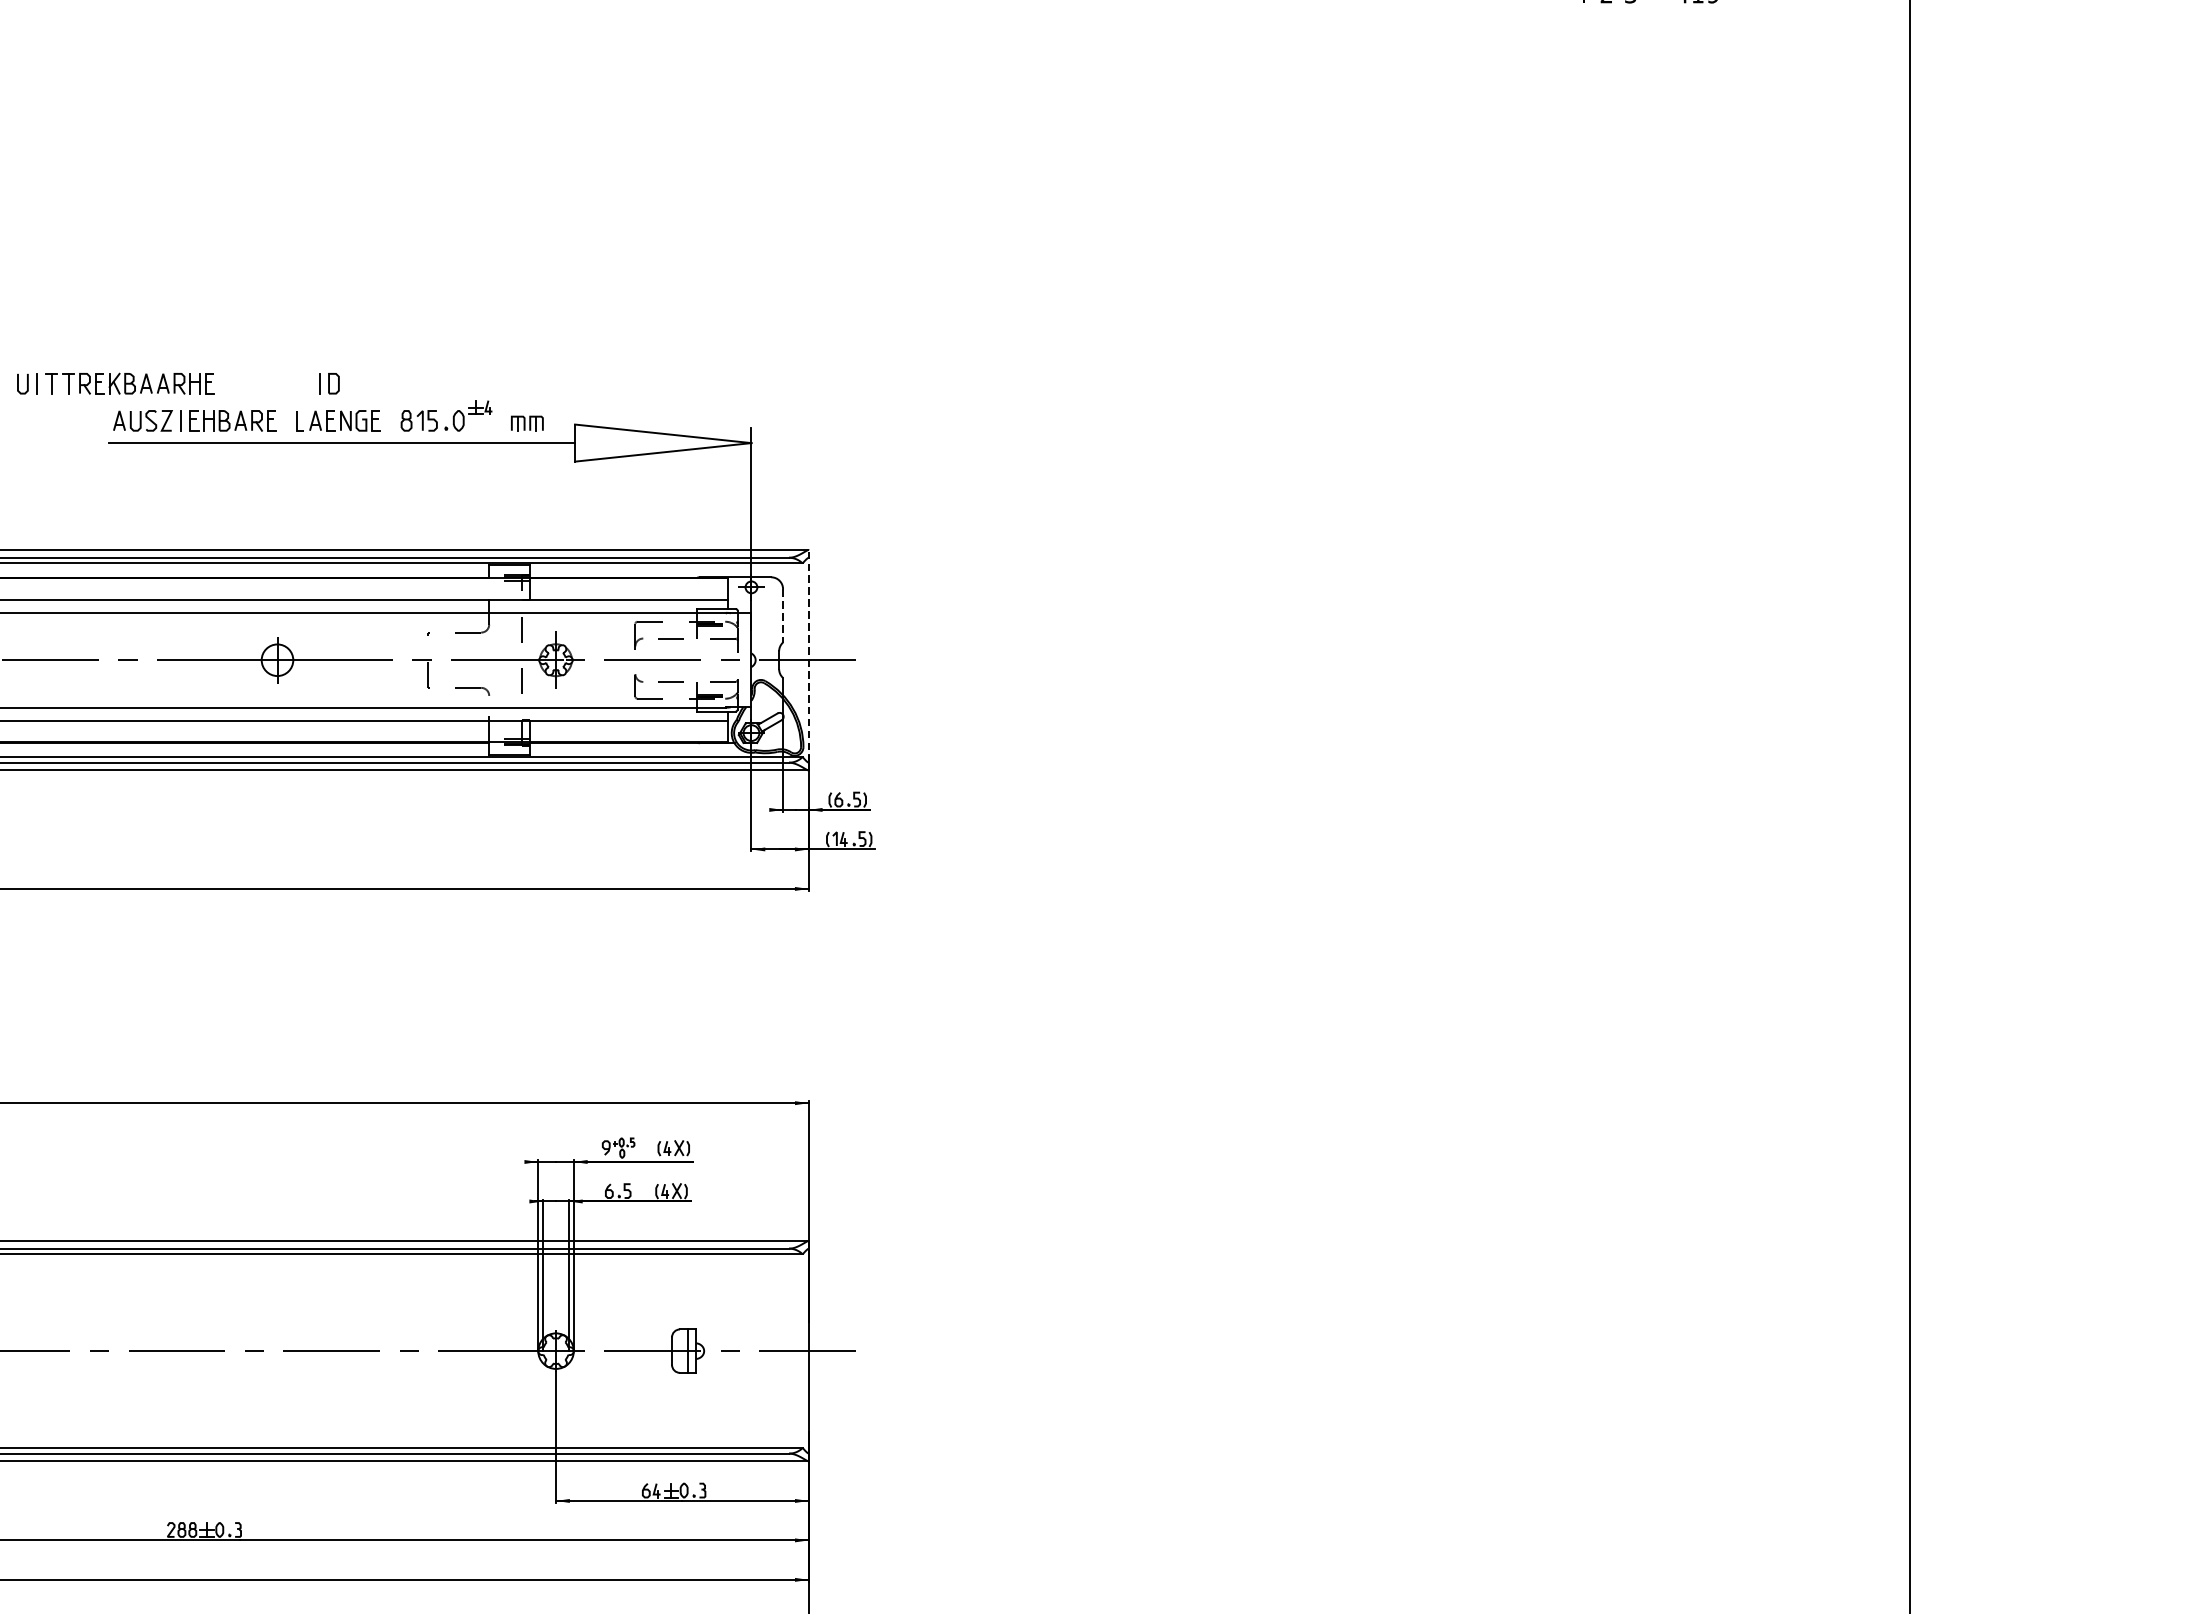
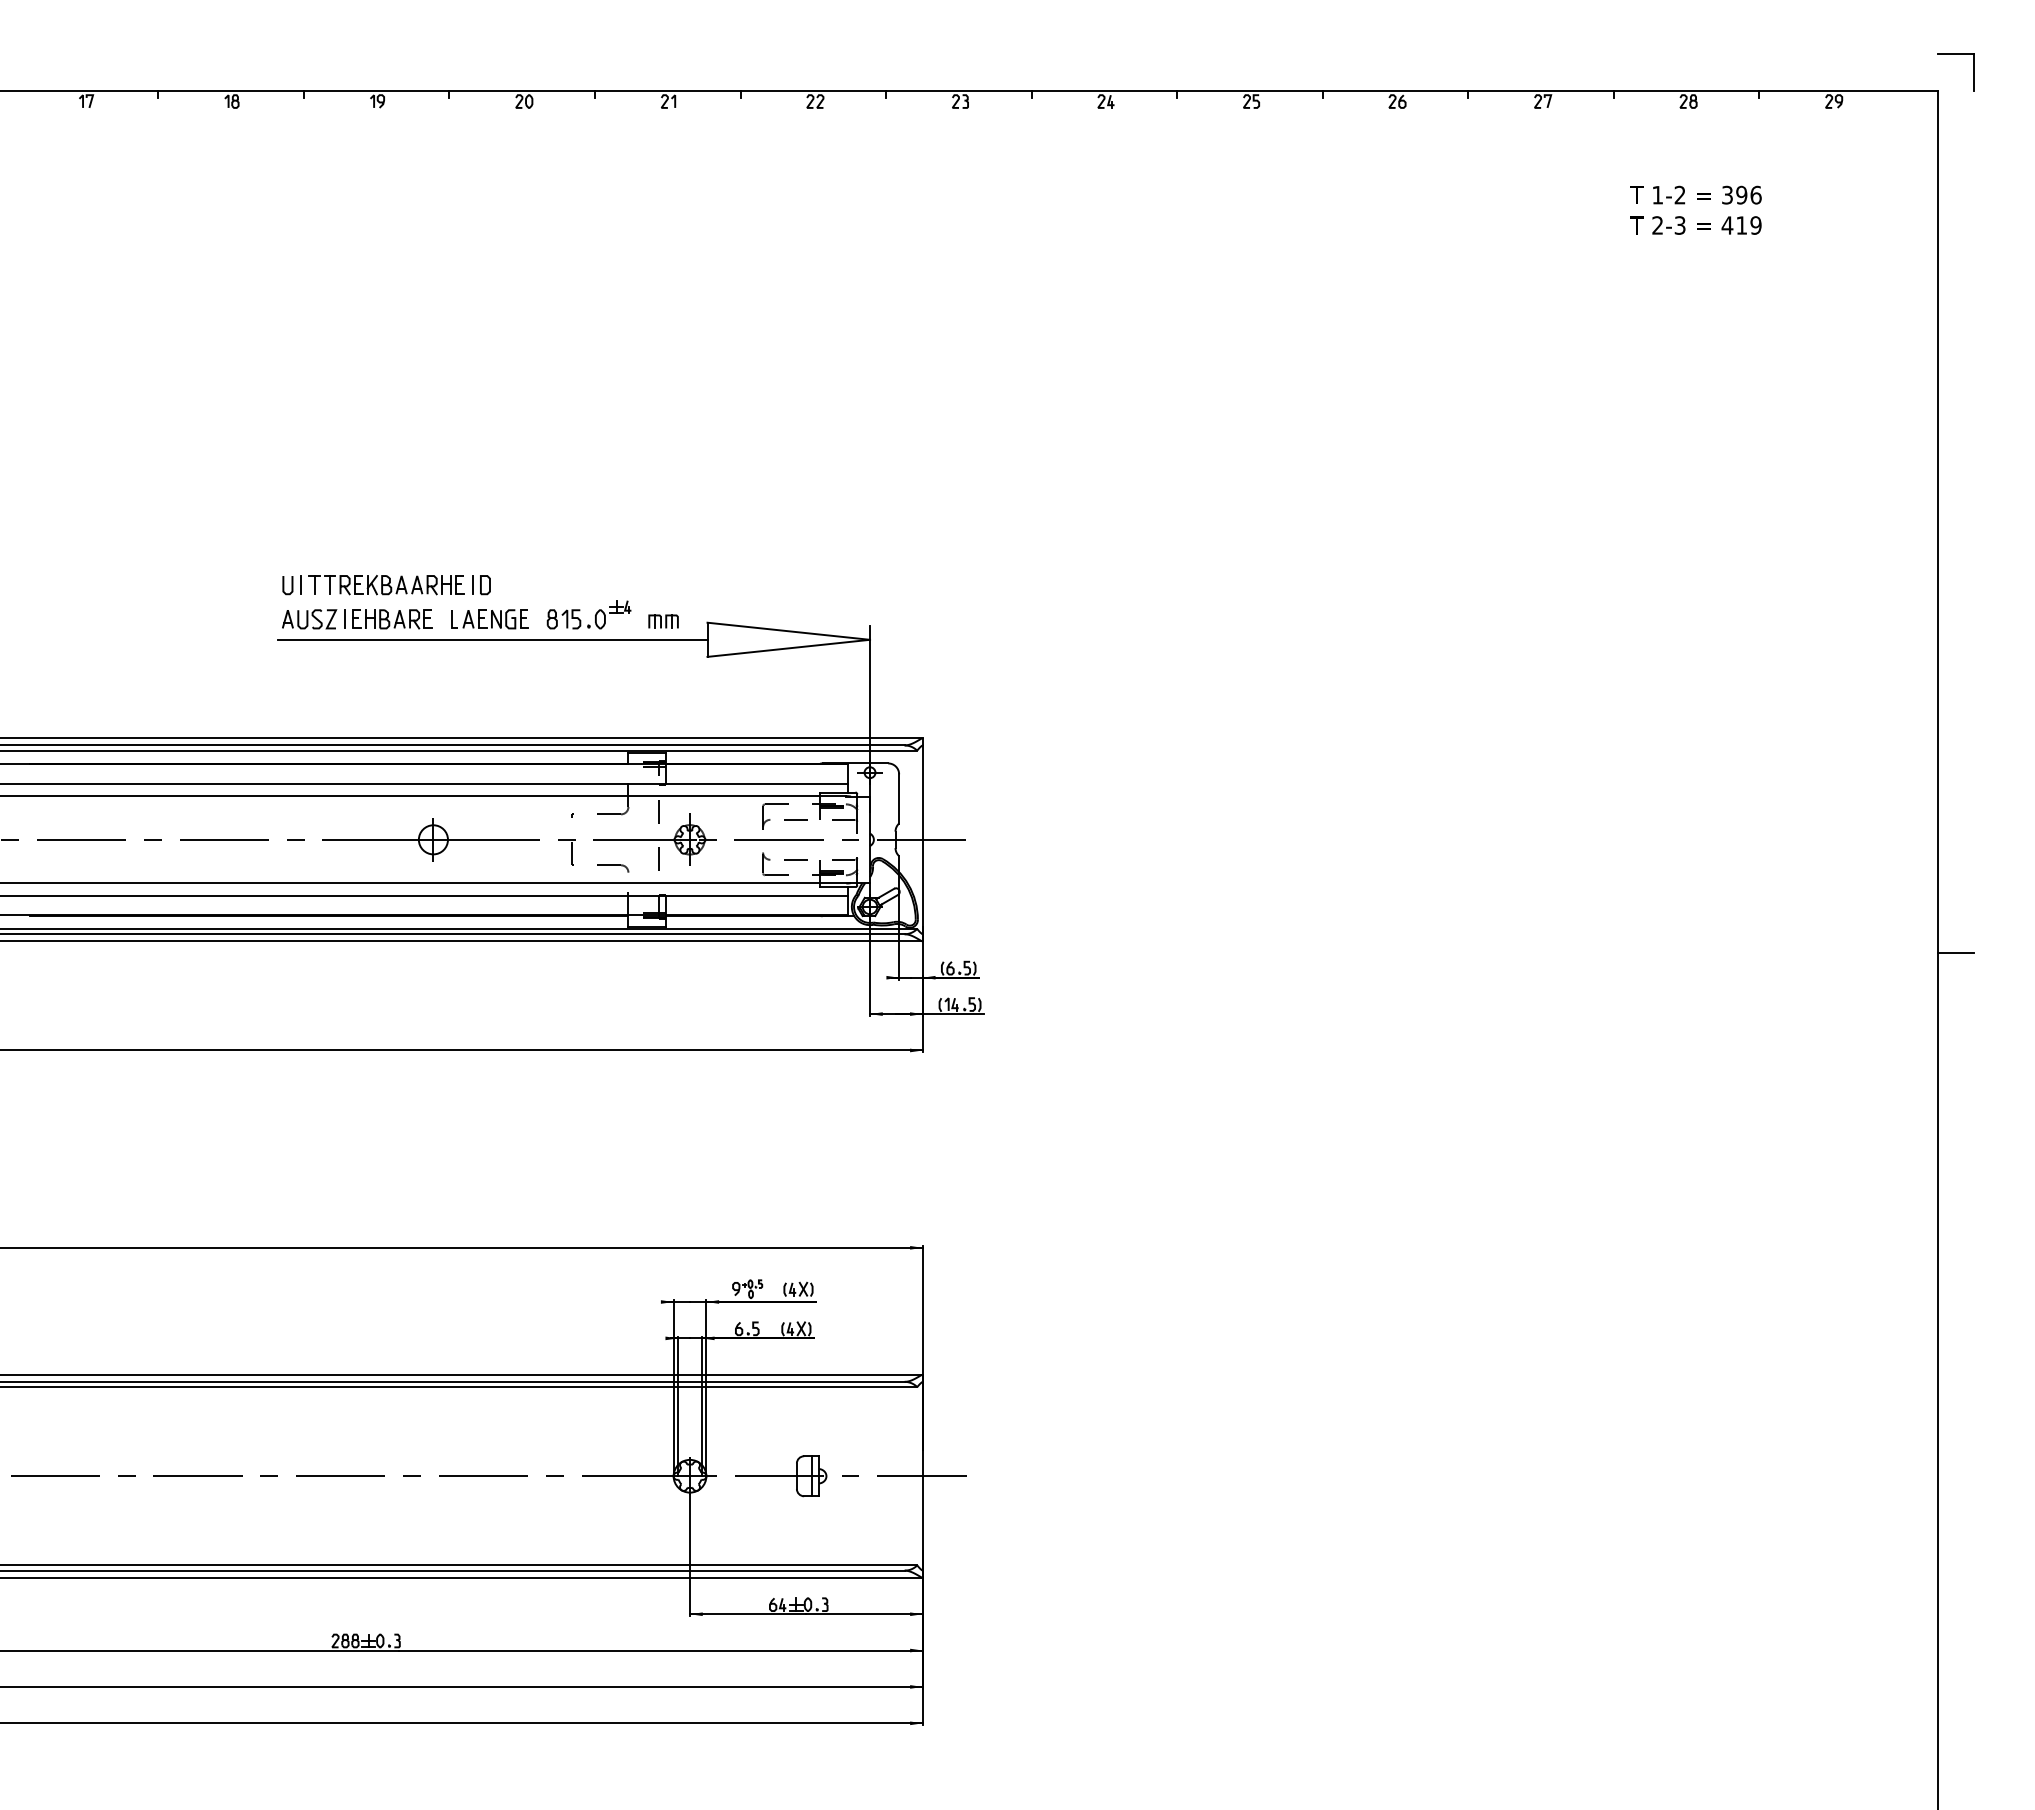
part: (115, 384) -> (373, 585), moved
line: (783, 615) -> (899, 798), dashed -> solid
line: (808, 656) -> (922, 836), dashed -> solid
line: (1929, 782) -> (1955, 952), added

